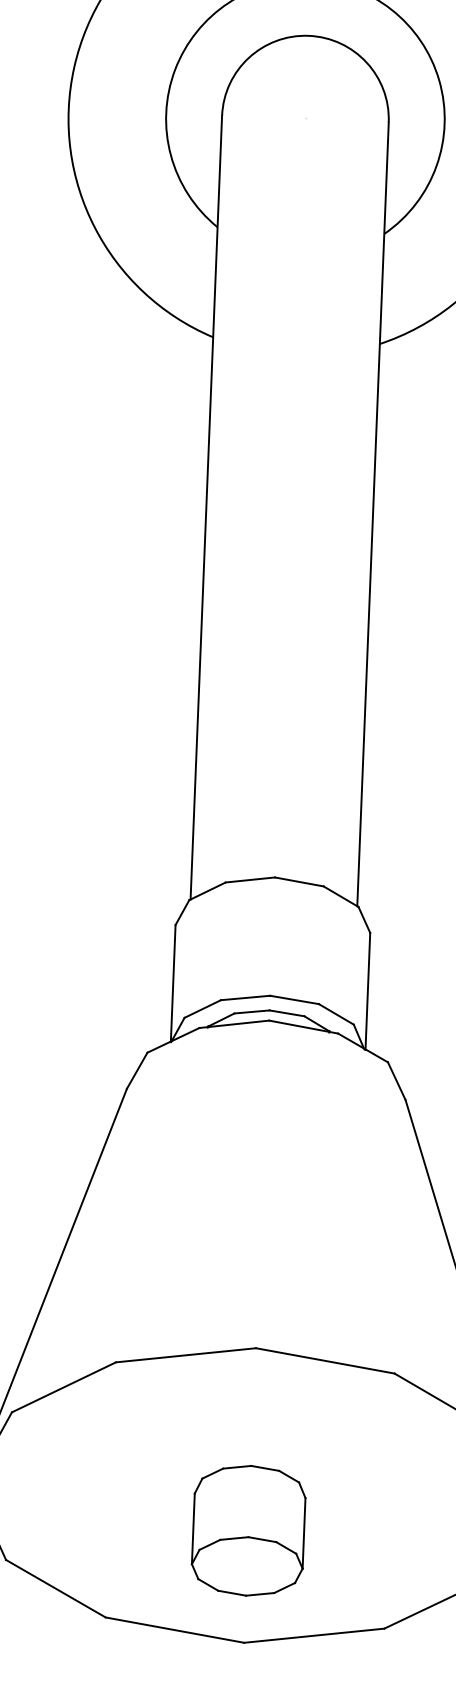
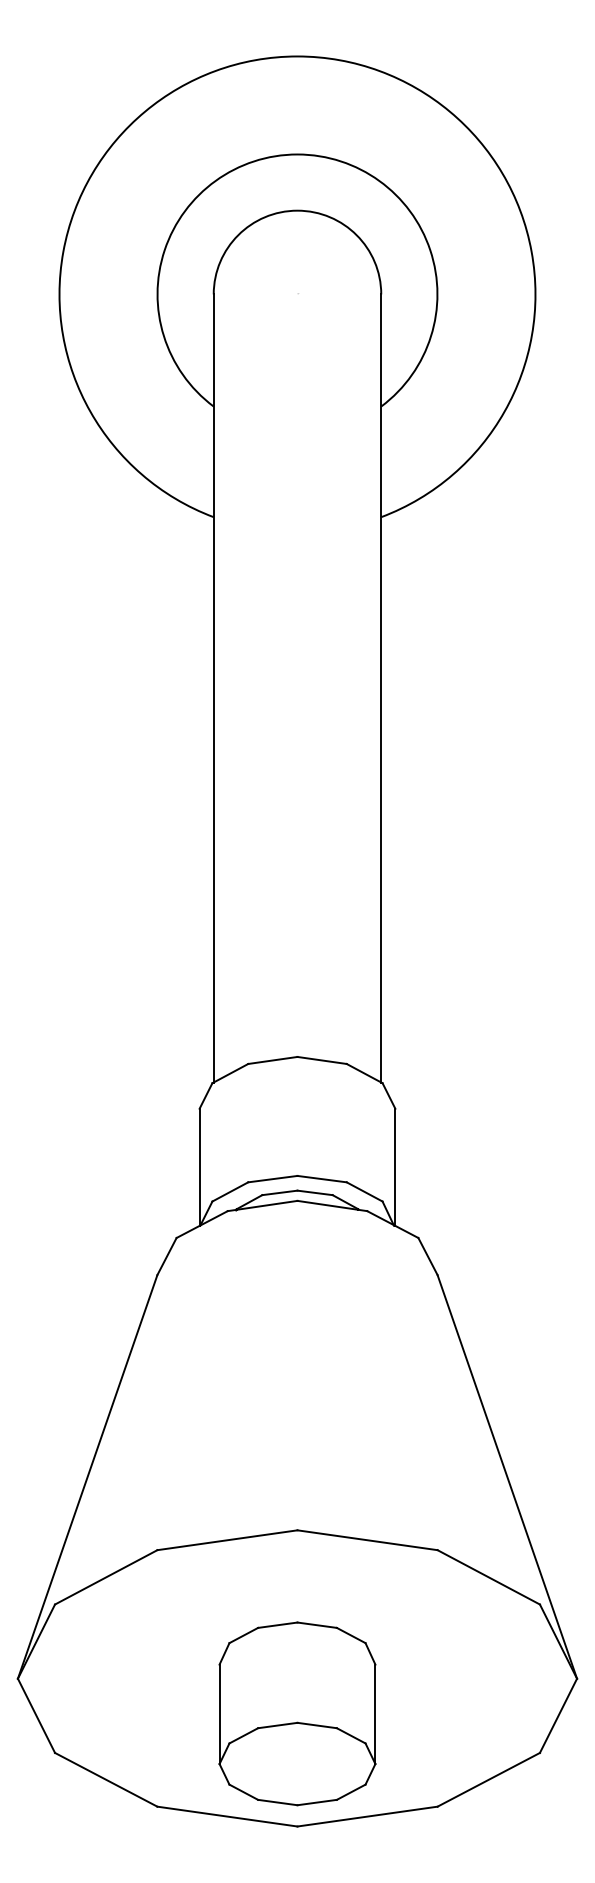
part: (248, 1530) -> (297, 1713), size x1.4

